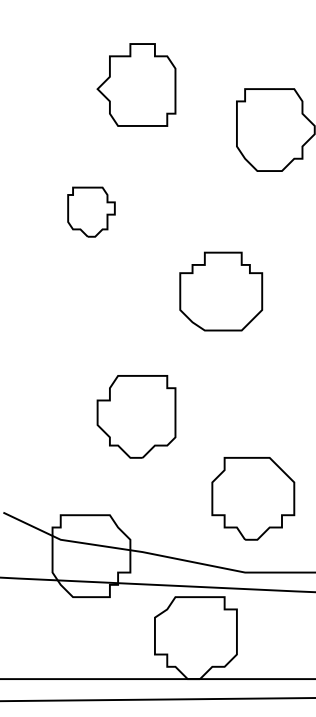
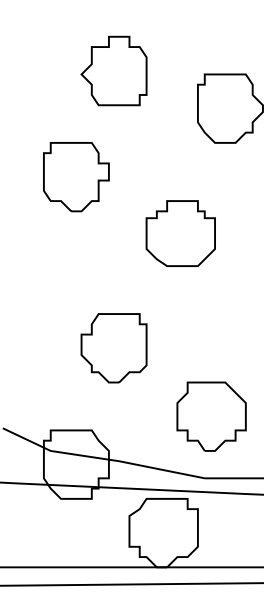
part: (91, 212) -> (76, 177), size x1.67
part: (220, 291) -> (180, 233), moved

